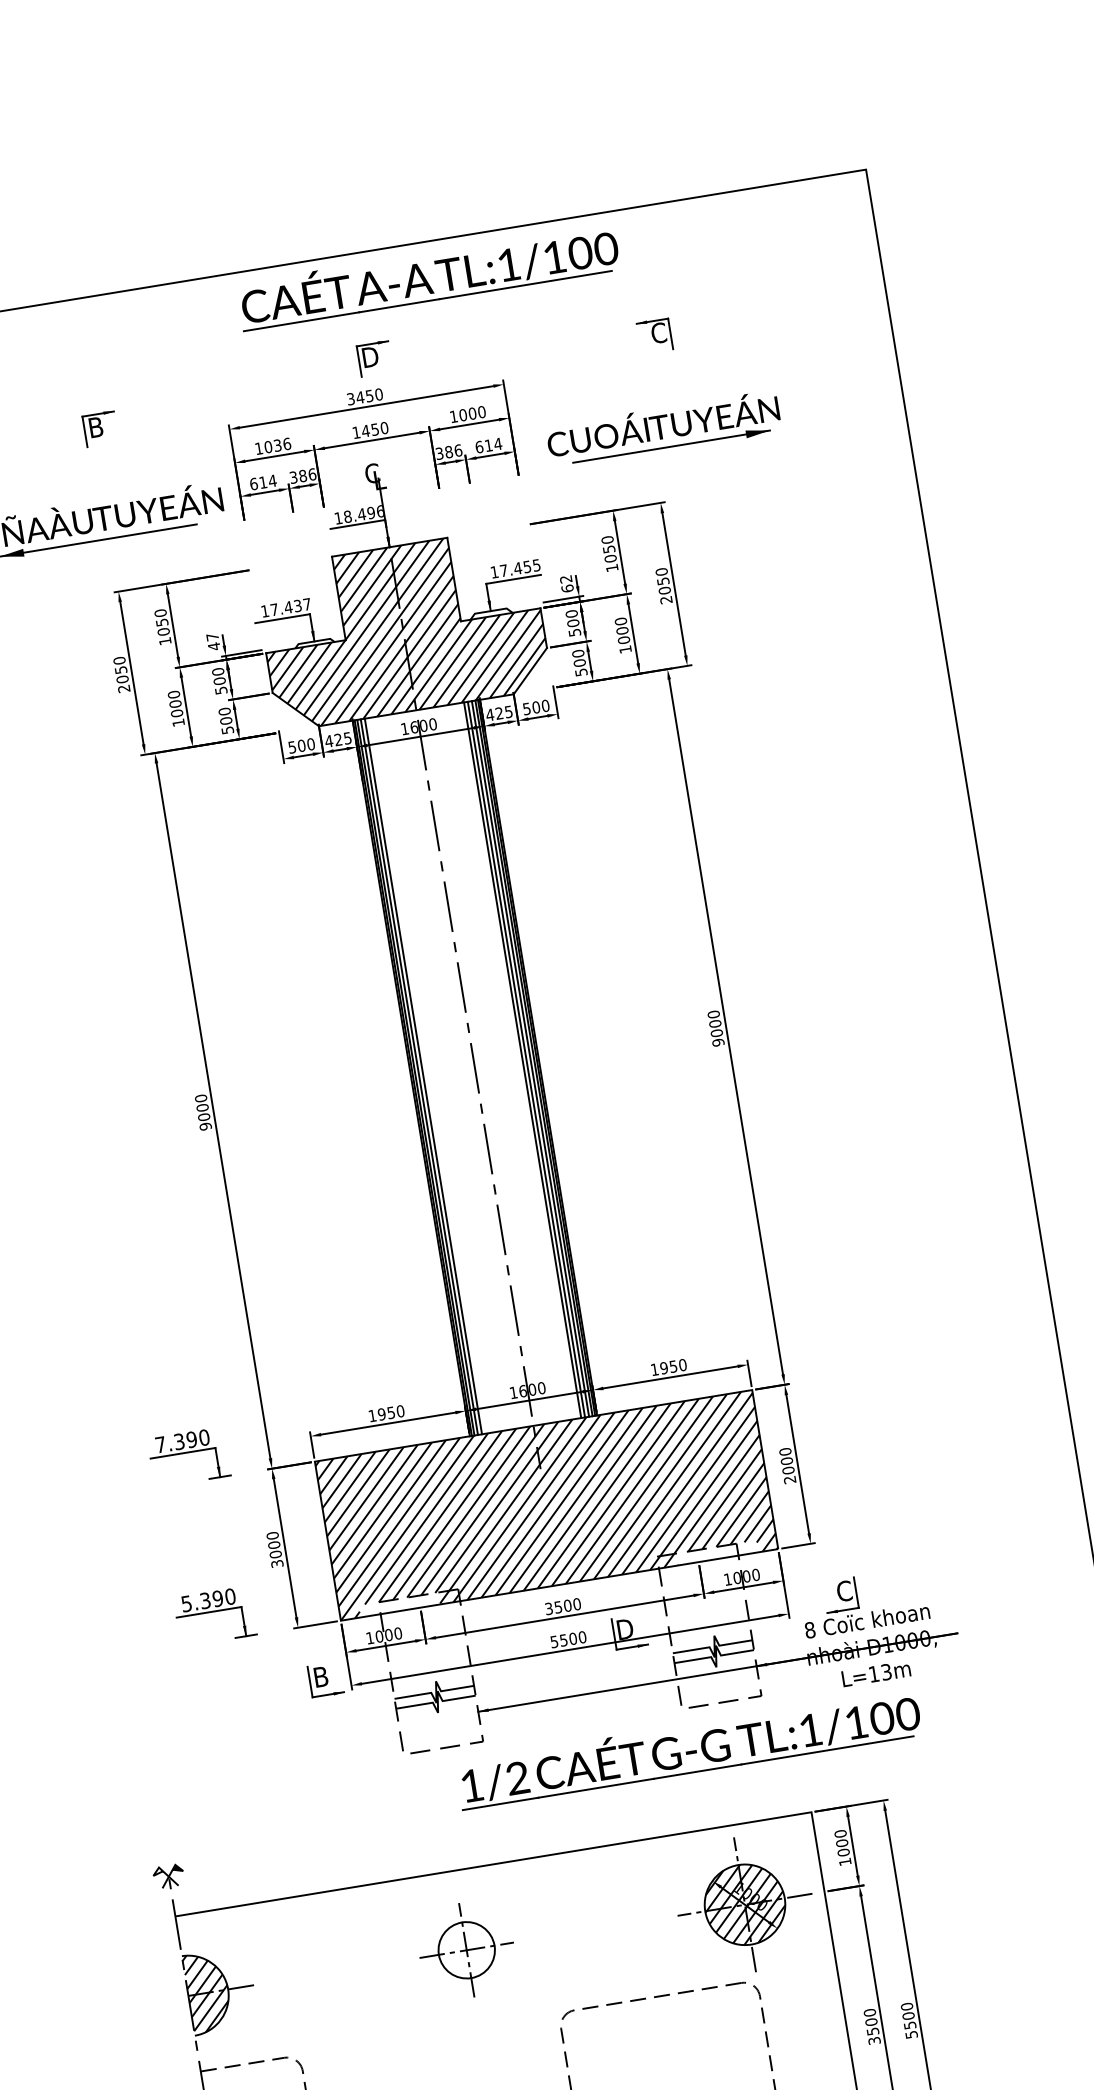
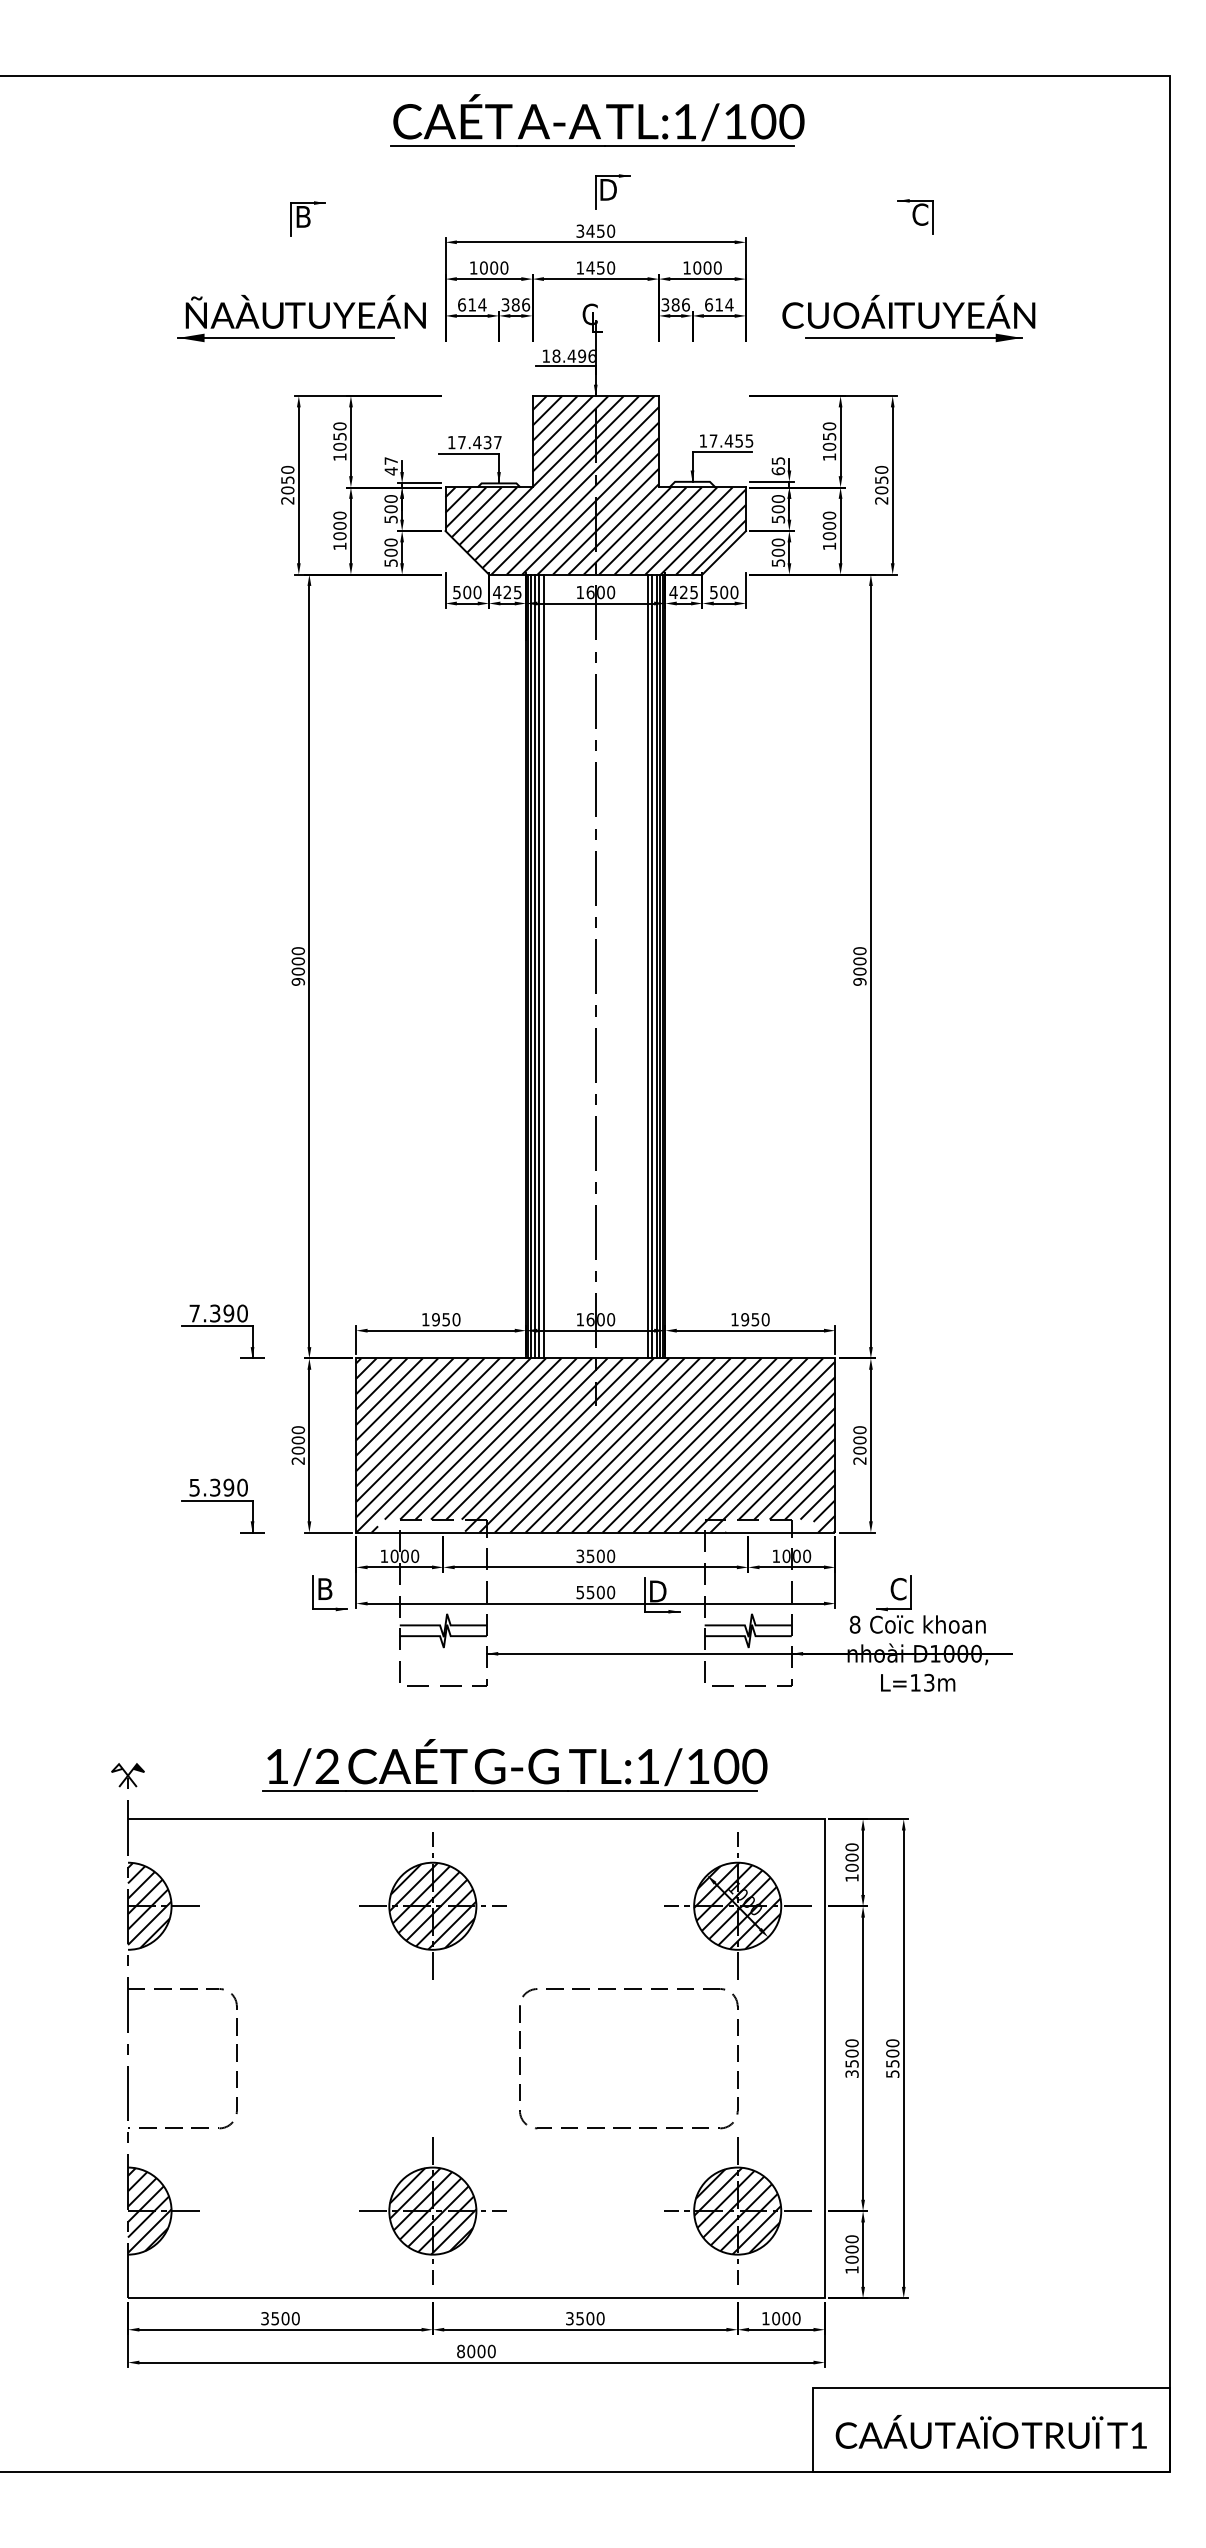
part: (428, 276) -> (597, 120), moved
text: (282, 444) -> (499, 267), 1036 -> 1000
text: (566, 578) -> (778, 460), 62 -> 65
line: (427, 1075) -> (543, 966), added
text: (277, 1563) -> (298, 1460), 3000 -> 2000
part: (688, 1749) -> (514, 1765), moved
part: (466, 1949) -> (432, 1905), size x1.43

